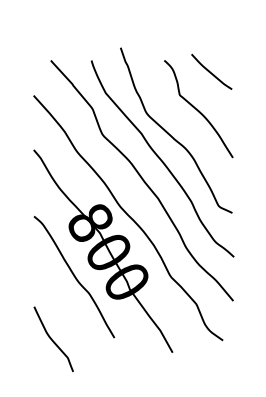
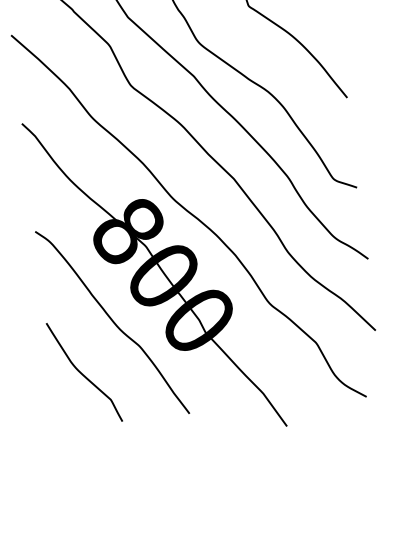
curve: (52, 339) -> (82, 372), moved

